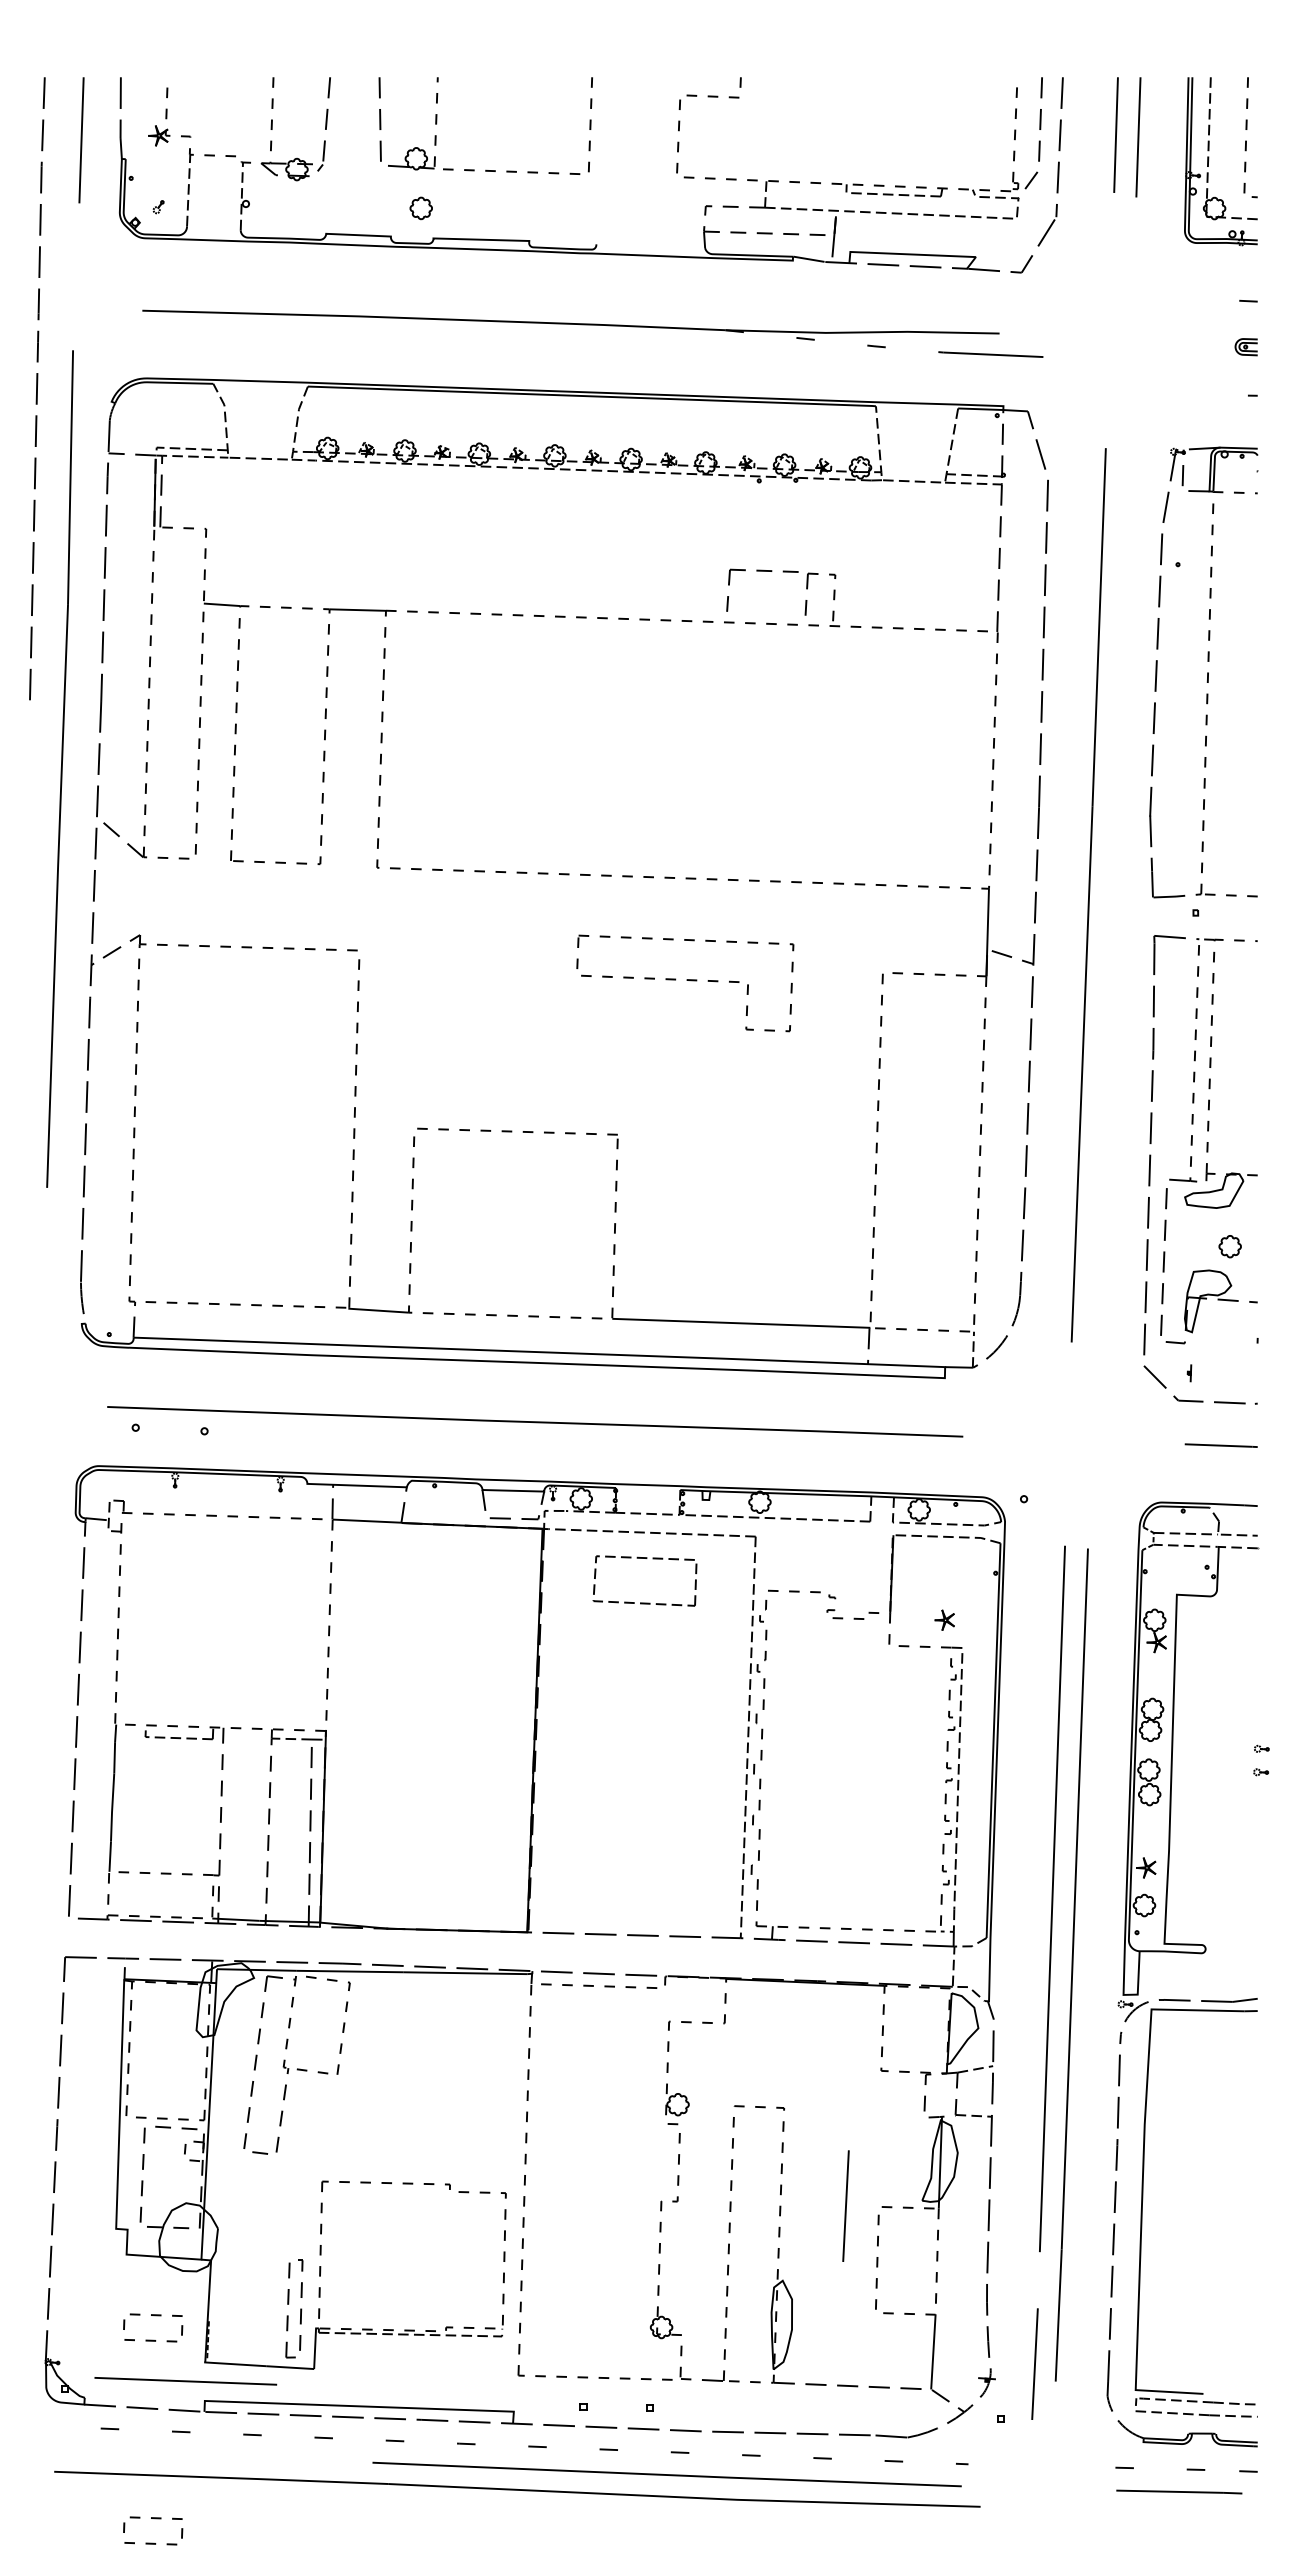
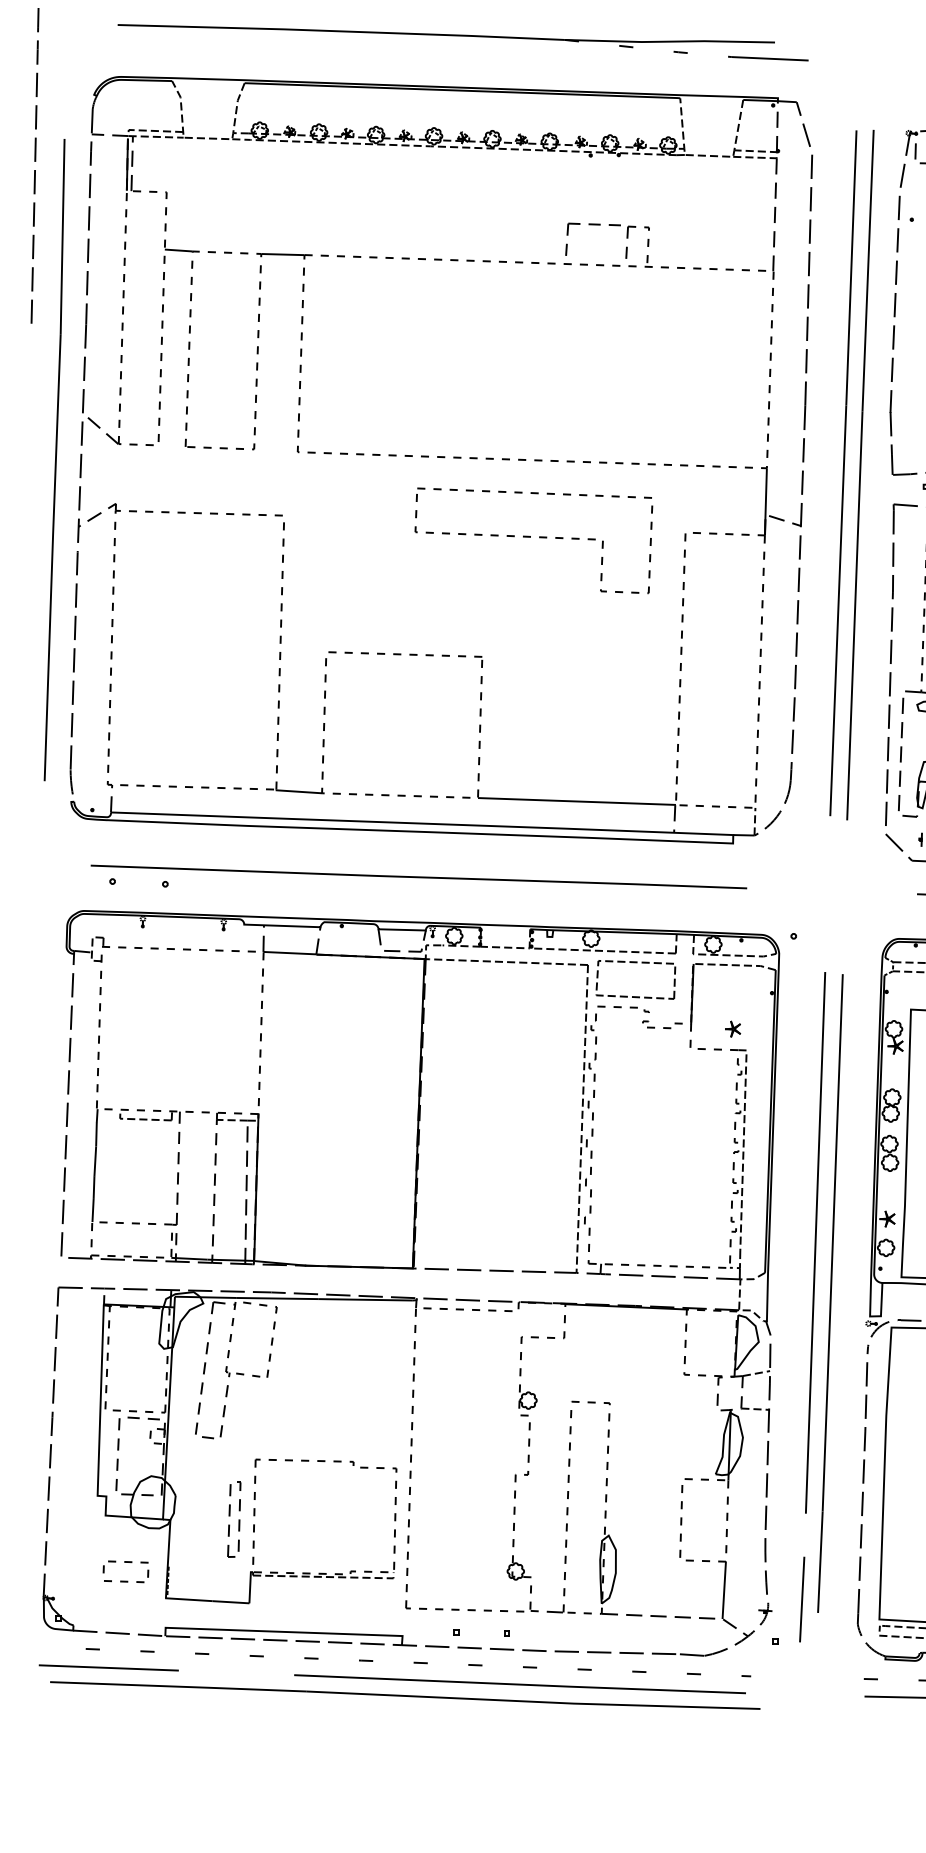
part: (59, 768) -> (54, 459), moved
line: (1110, 897) -> (860, 474), added
part: (684, 983) -> (533, 540), size x1.43
line: (644, 1558) -> (635, 962), moved
line: (845, 2205) -> (656, 1477), removed
part: (294, 2308) -> (234, 1519), moved
line: (185, 2381) -> (108, 1668), moved
part: (154, 2519) -> (127, 1718), removed

